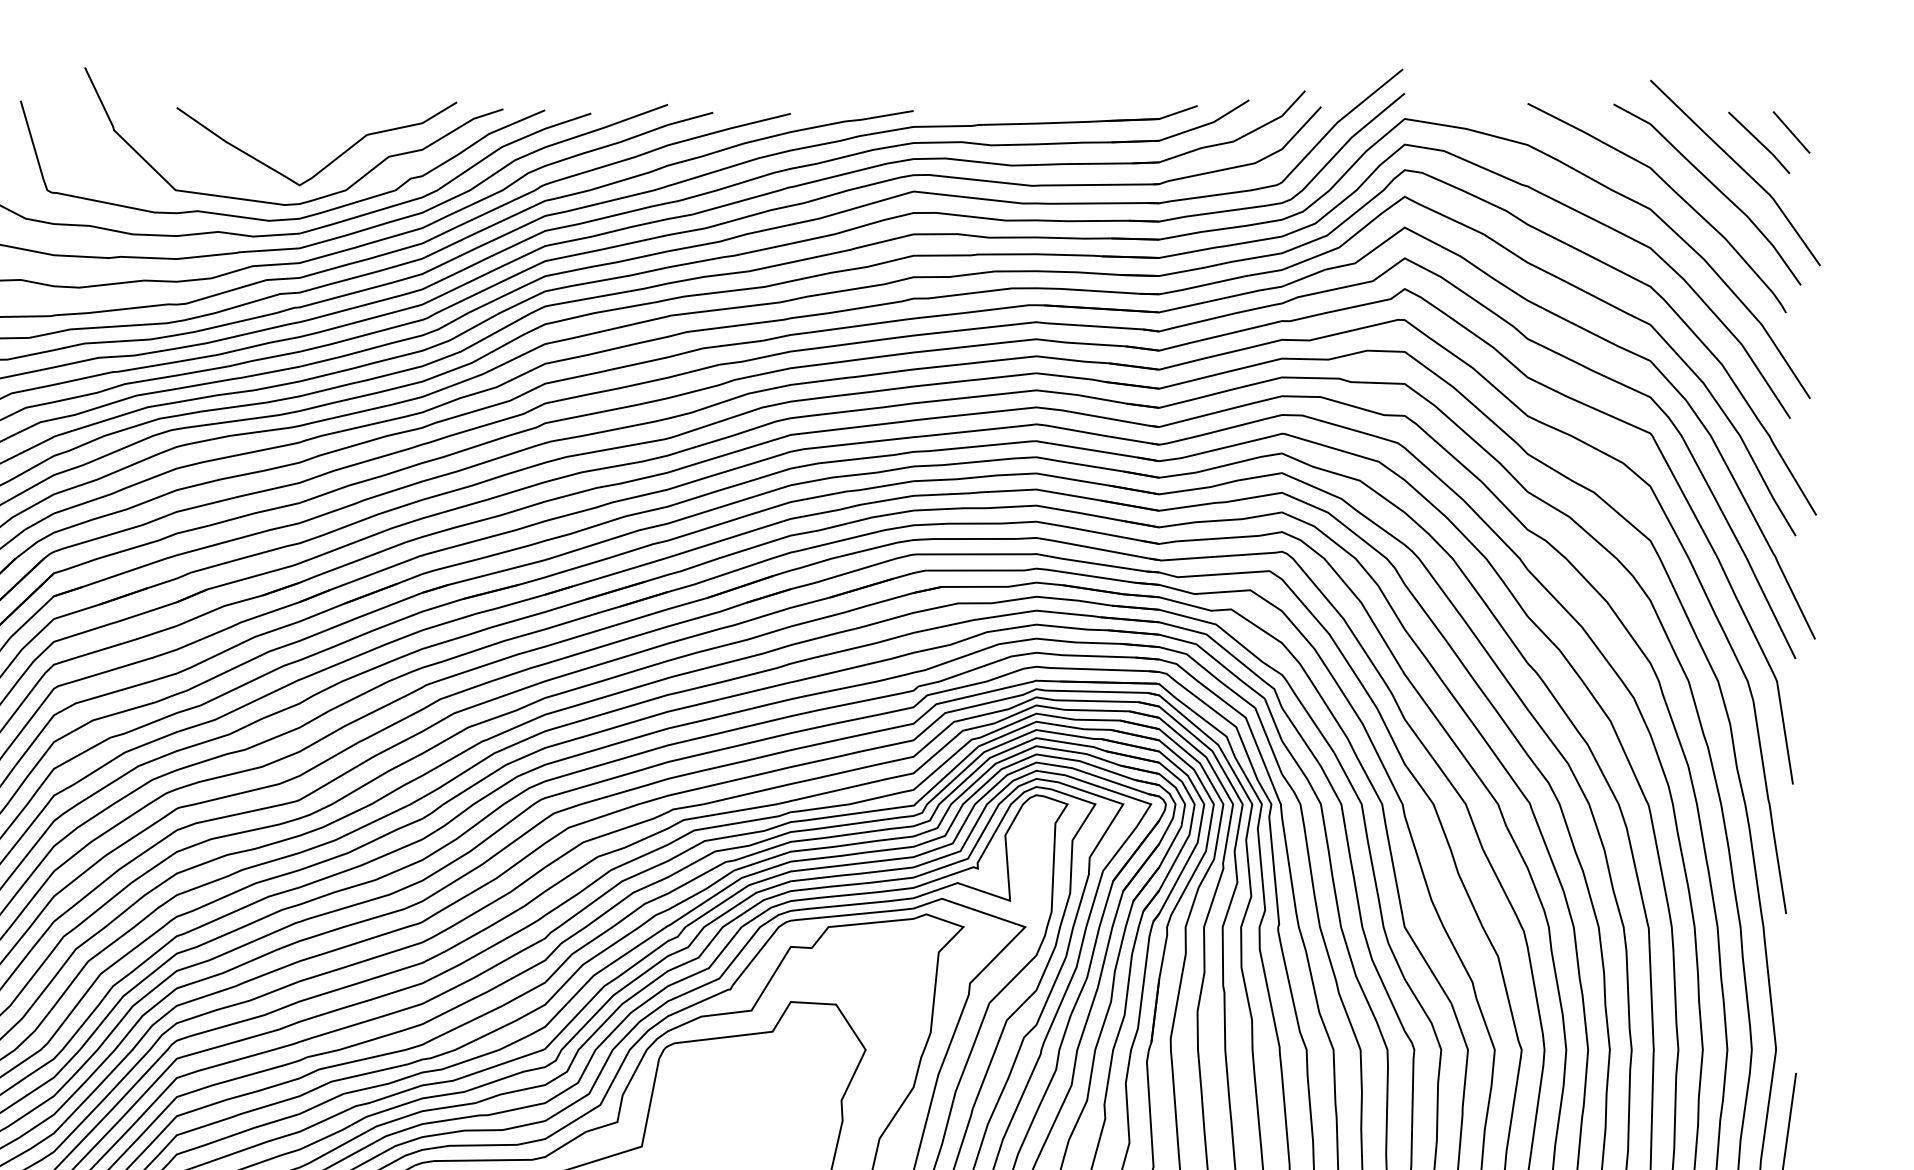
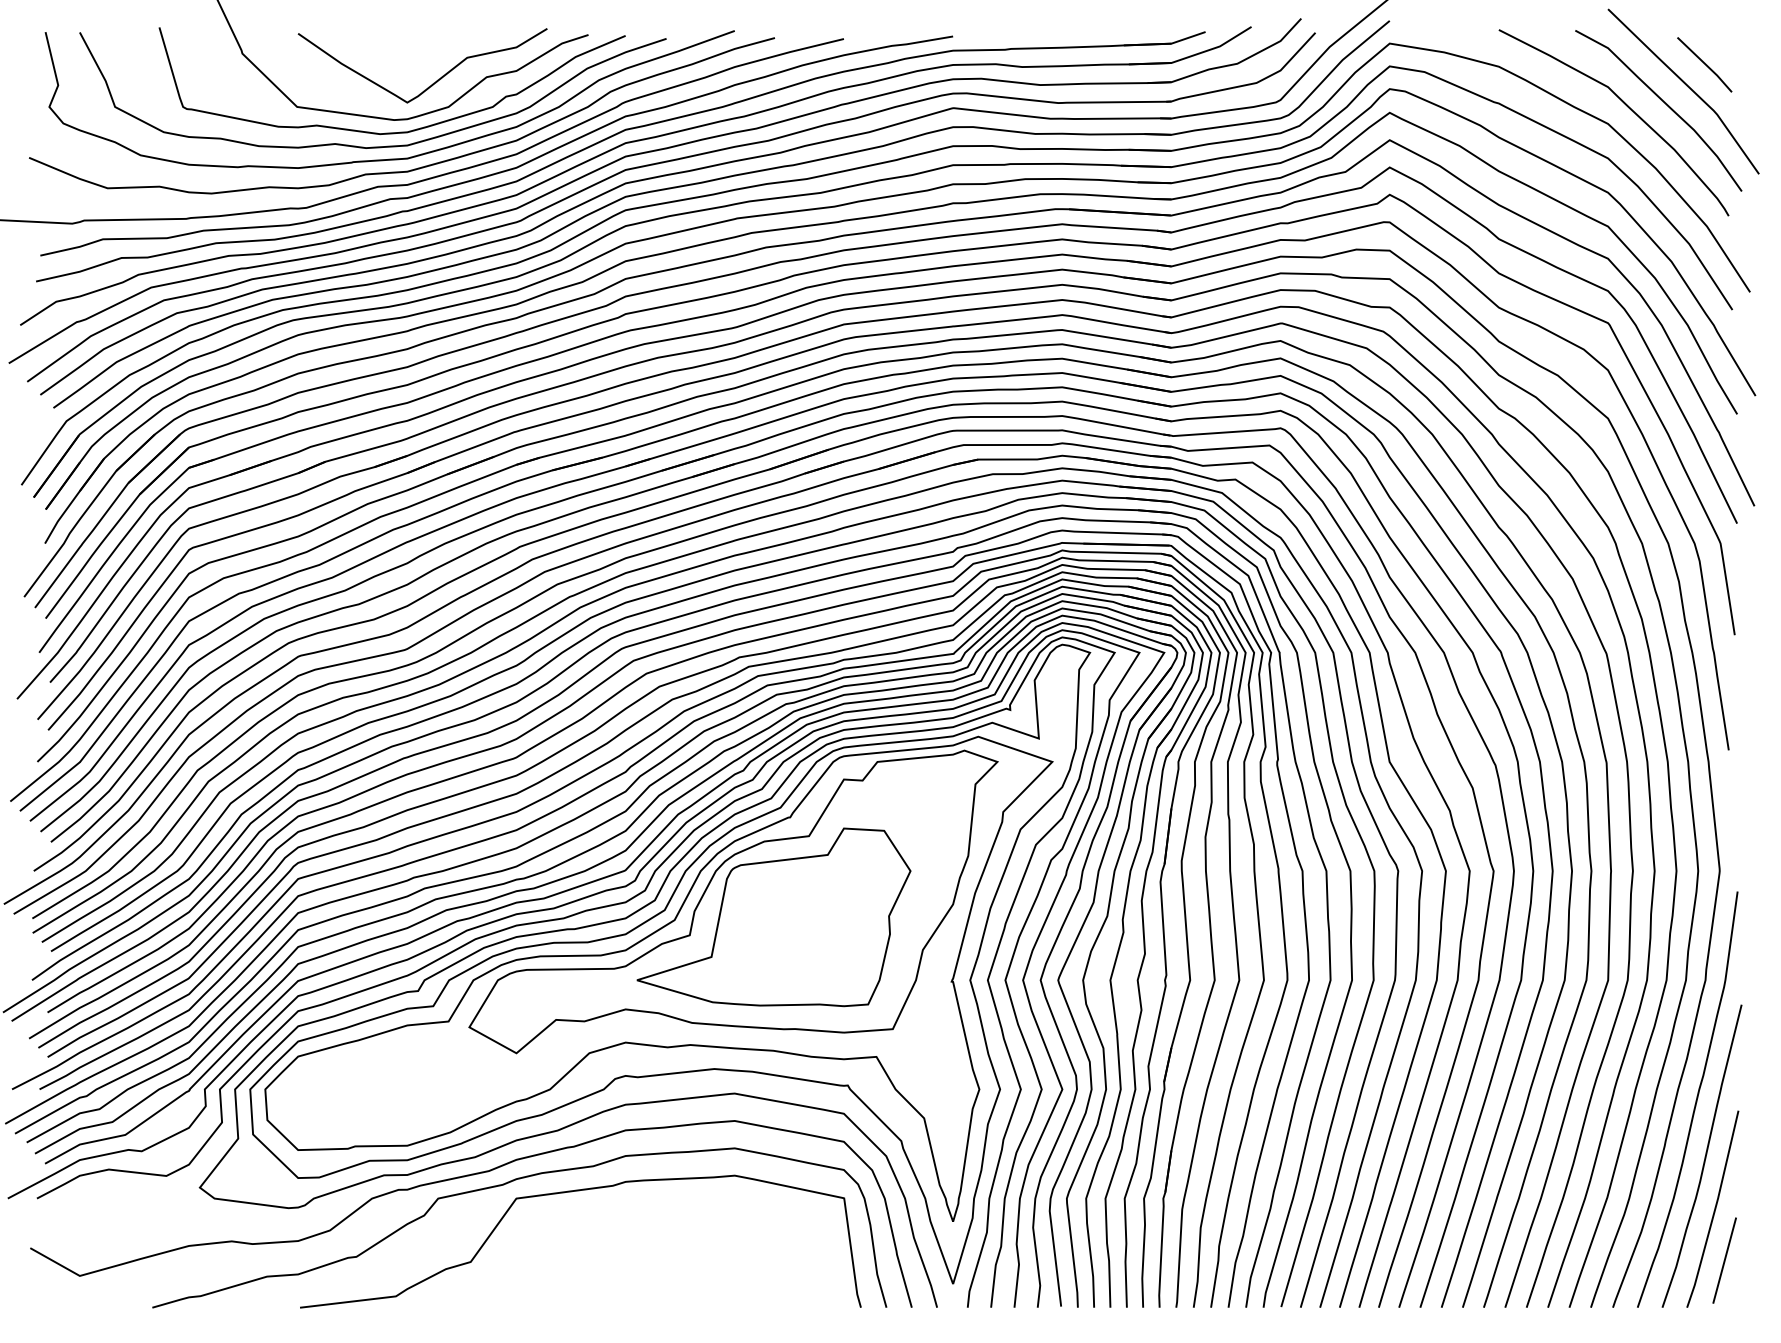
line: (1791, 132) -> (1733, 55), removed

